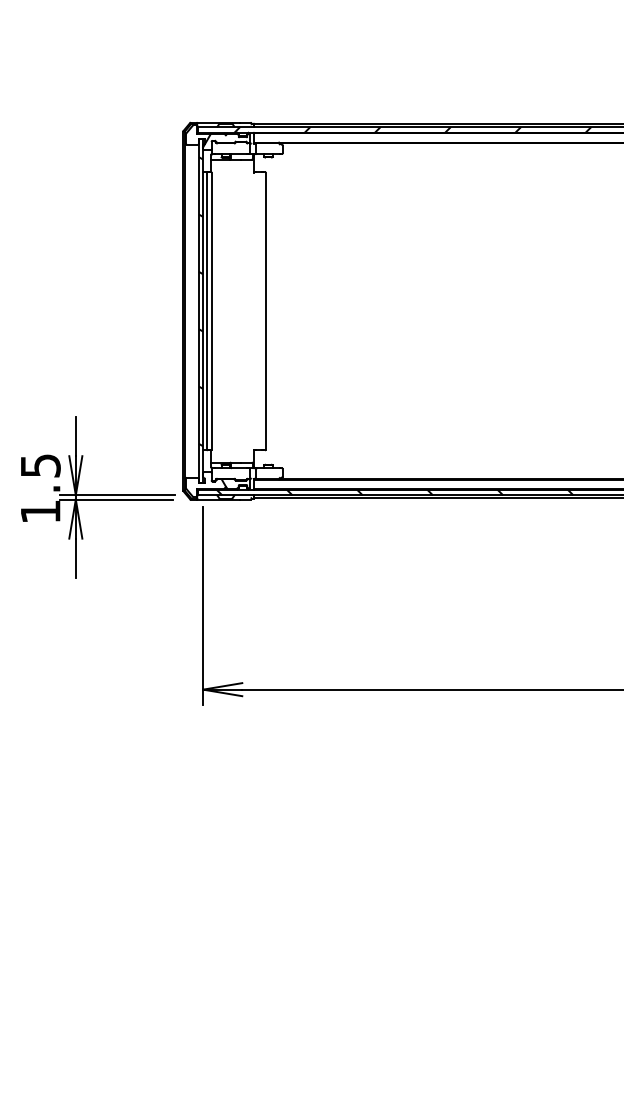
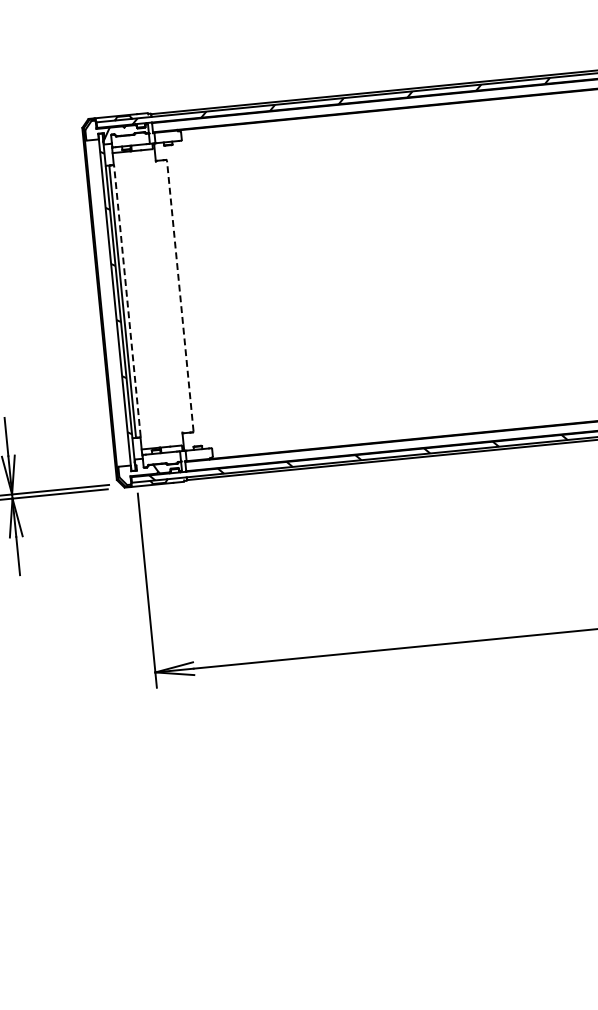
line: (211, 310) -> (127, 300), solid -> dashed
line: (265, 310) -> (179, 295), solid -> dashed

